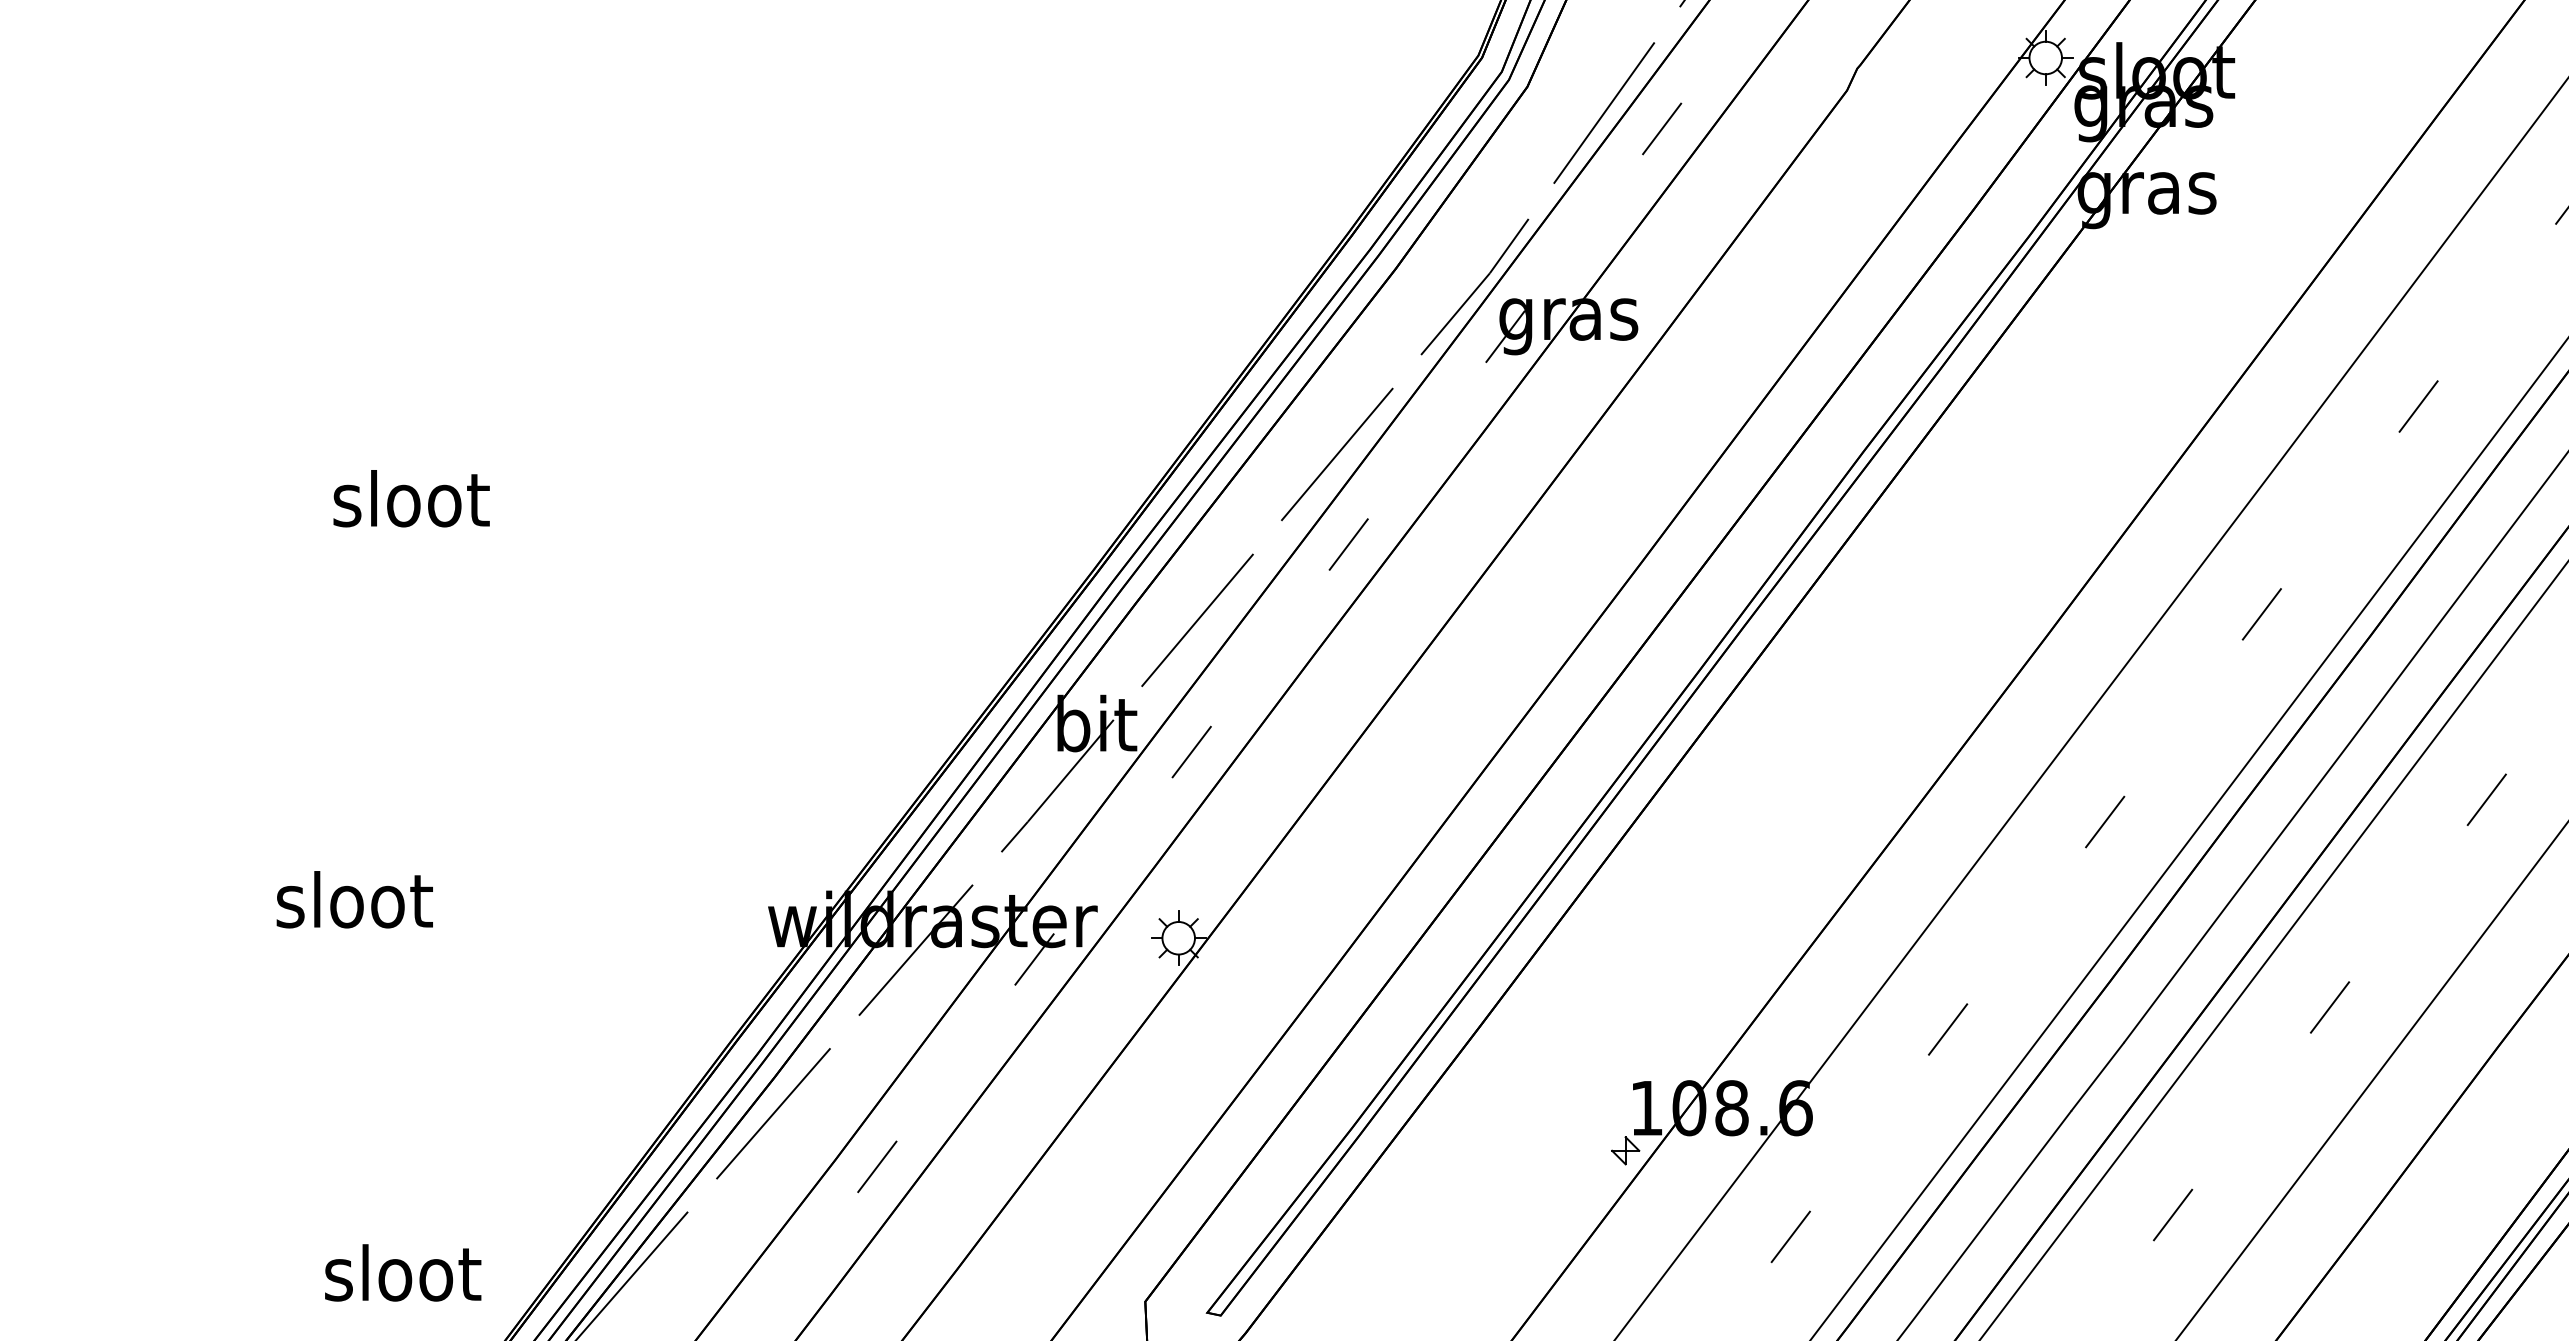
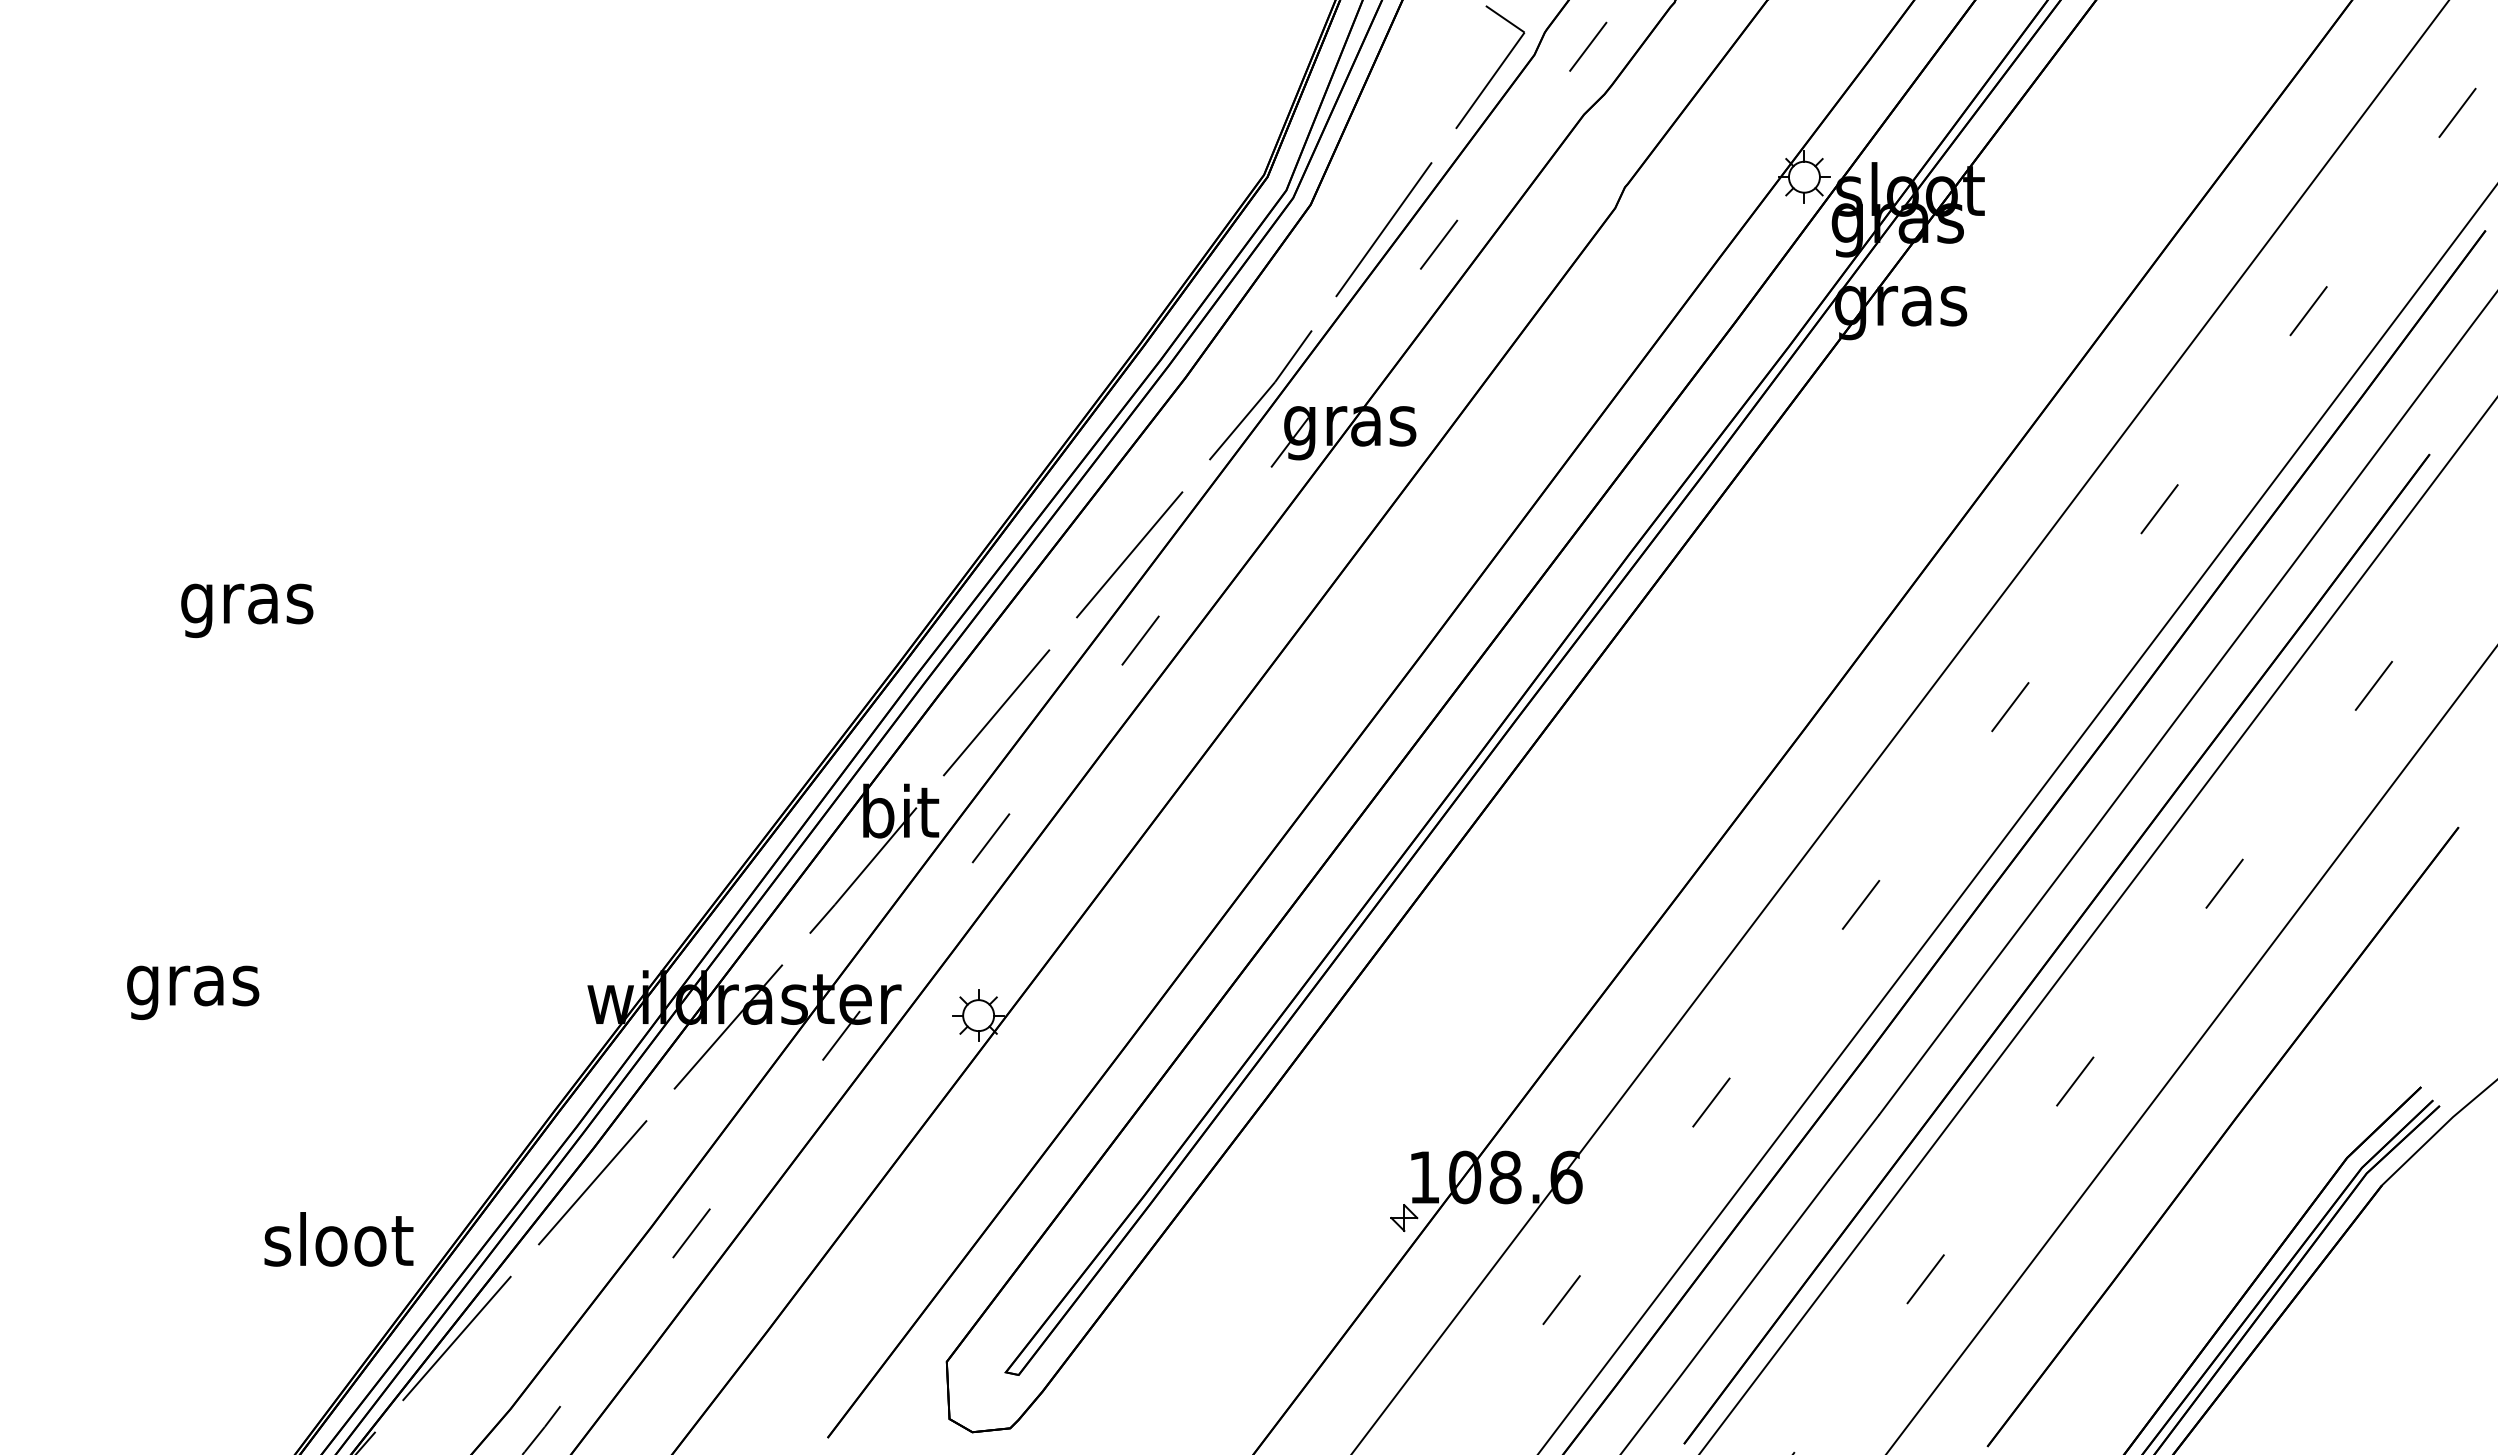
text: (411, 505) -> (247, 603), sloot -> gras
text: (354, 906) -> (193, 985), sloot -> gras
text: (402, 1273) -> (338, 1239), moved

